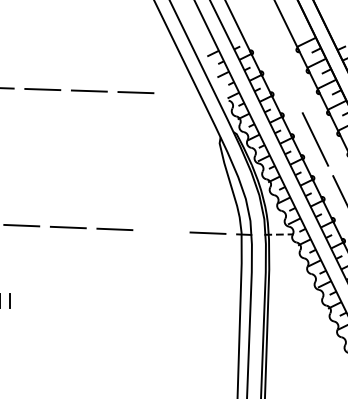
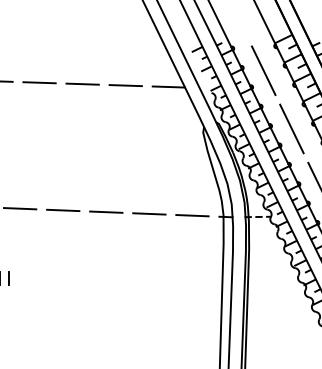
line: (284, 76) -> (263, 70), added
line: (182, 93) -> (168, 86), added
line: (160, 231) -> (148, 214), added

